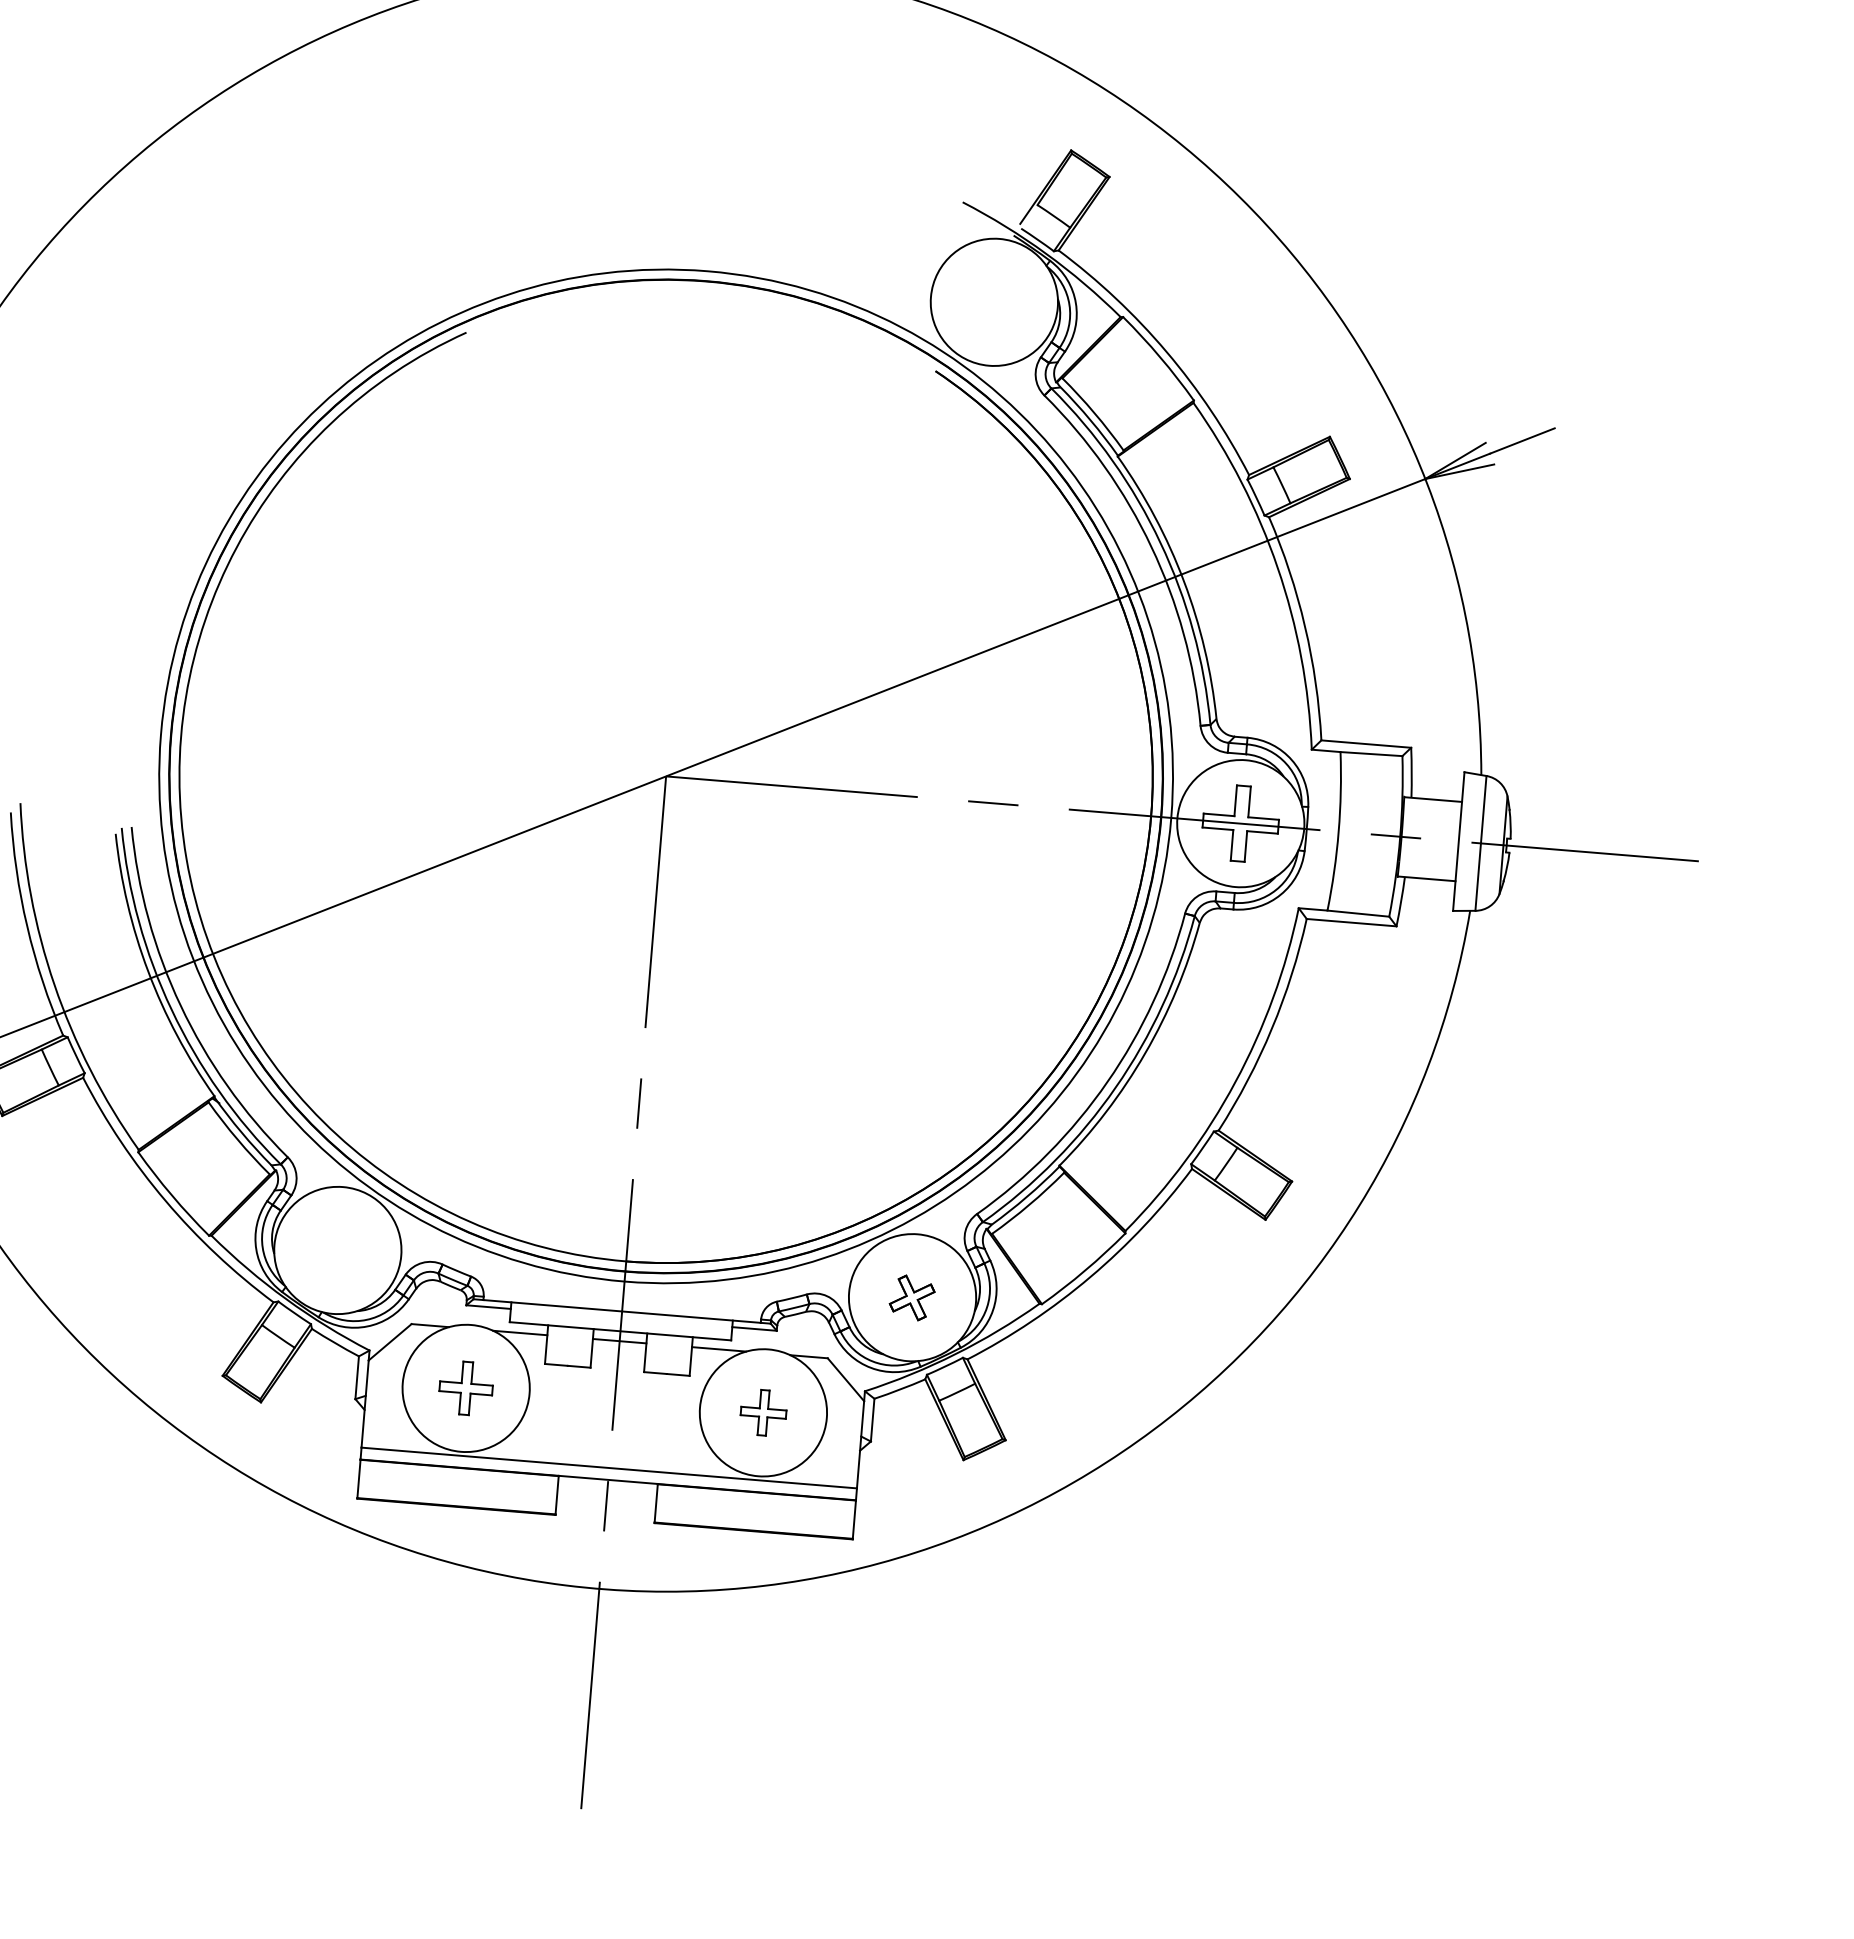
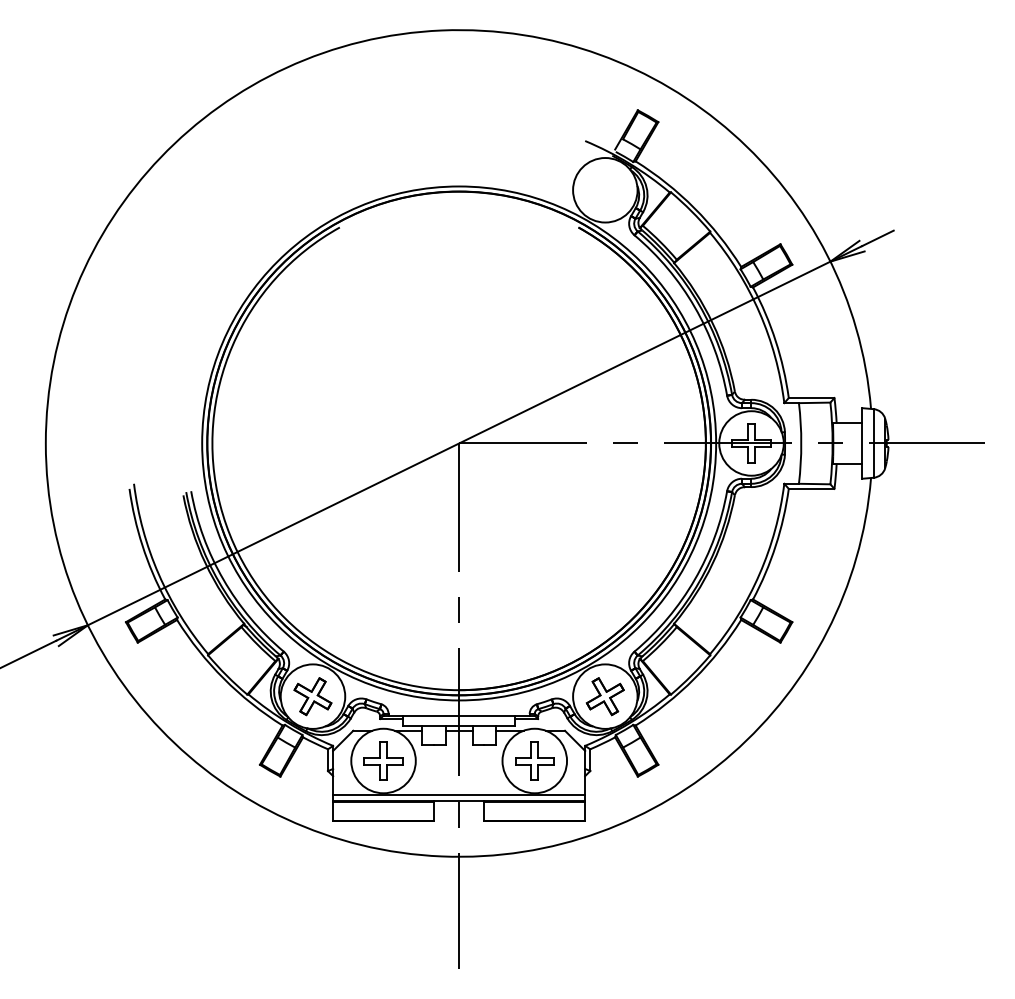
part: (336, 1250) -> (312, 696), added
part: (910, 1297) -> (604, 696), size x1.67
part: (466, 1387) -> (383, 760), size x1.43
part: (762, 1411) -> (534, 760), size x1.67

